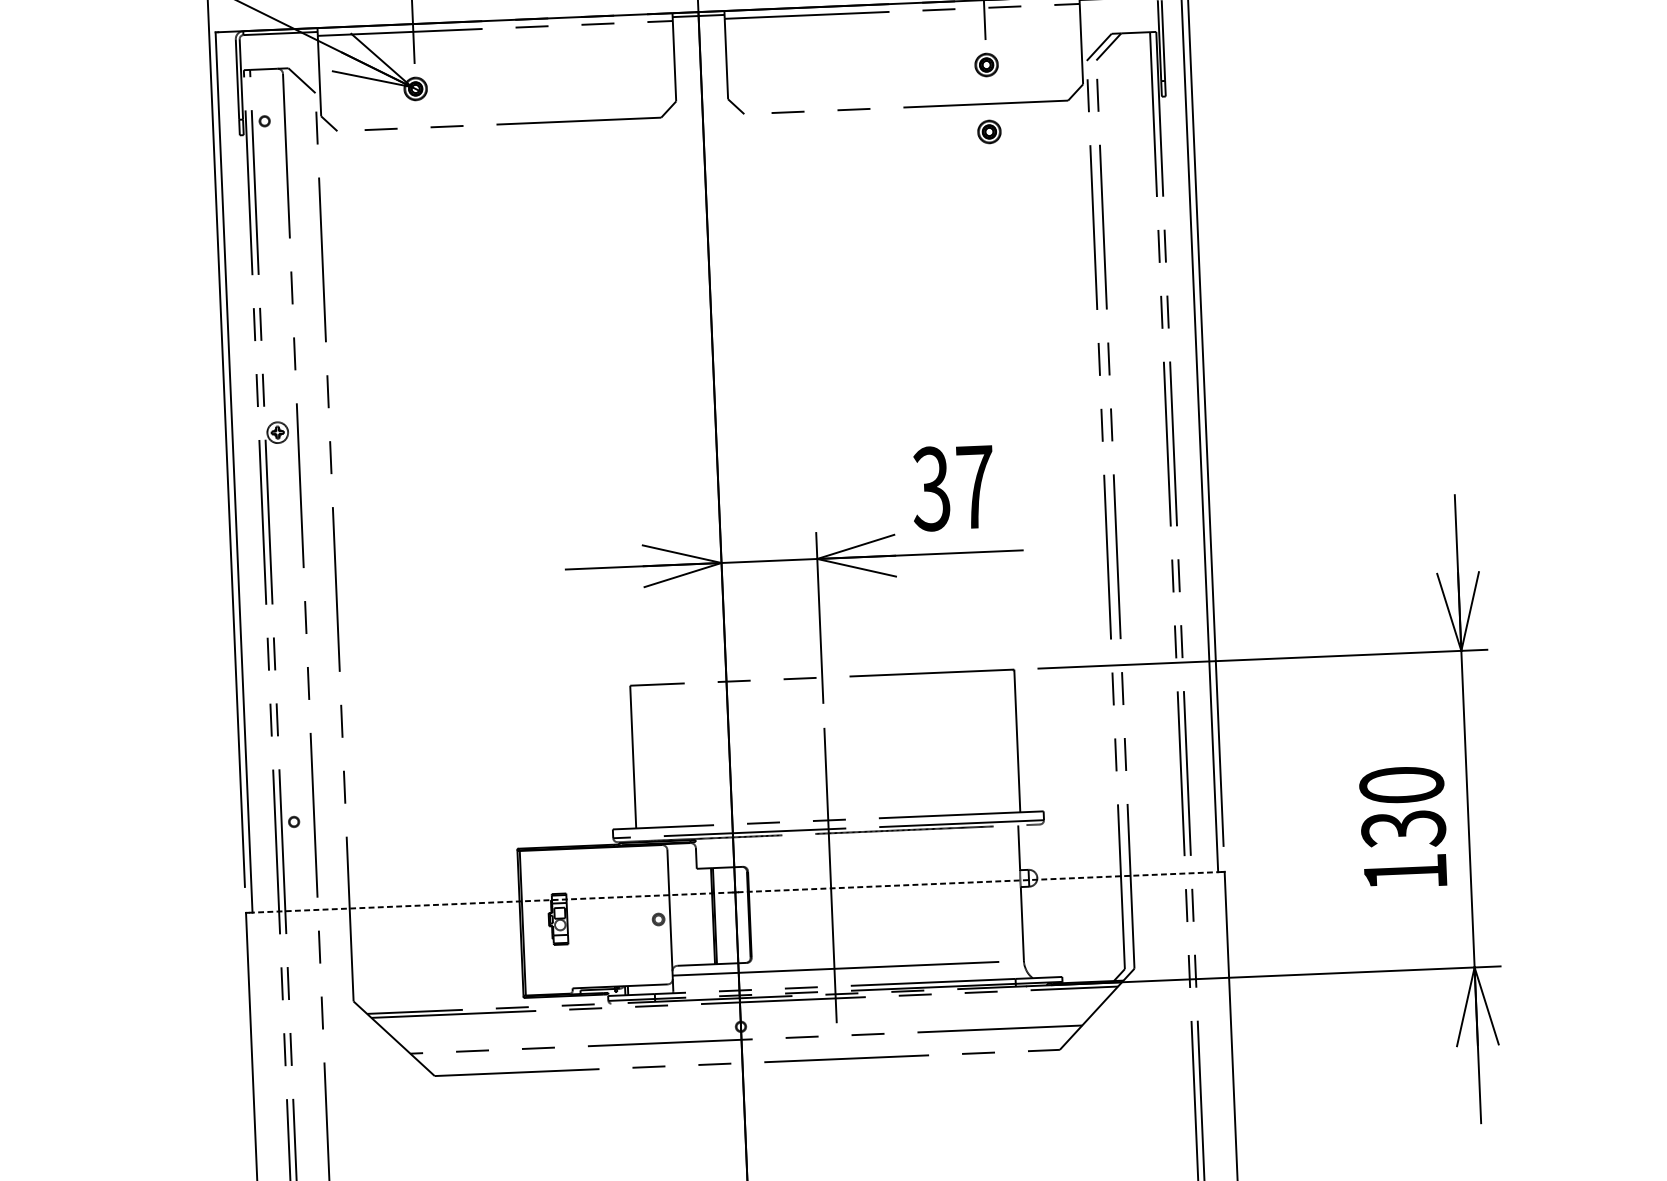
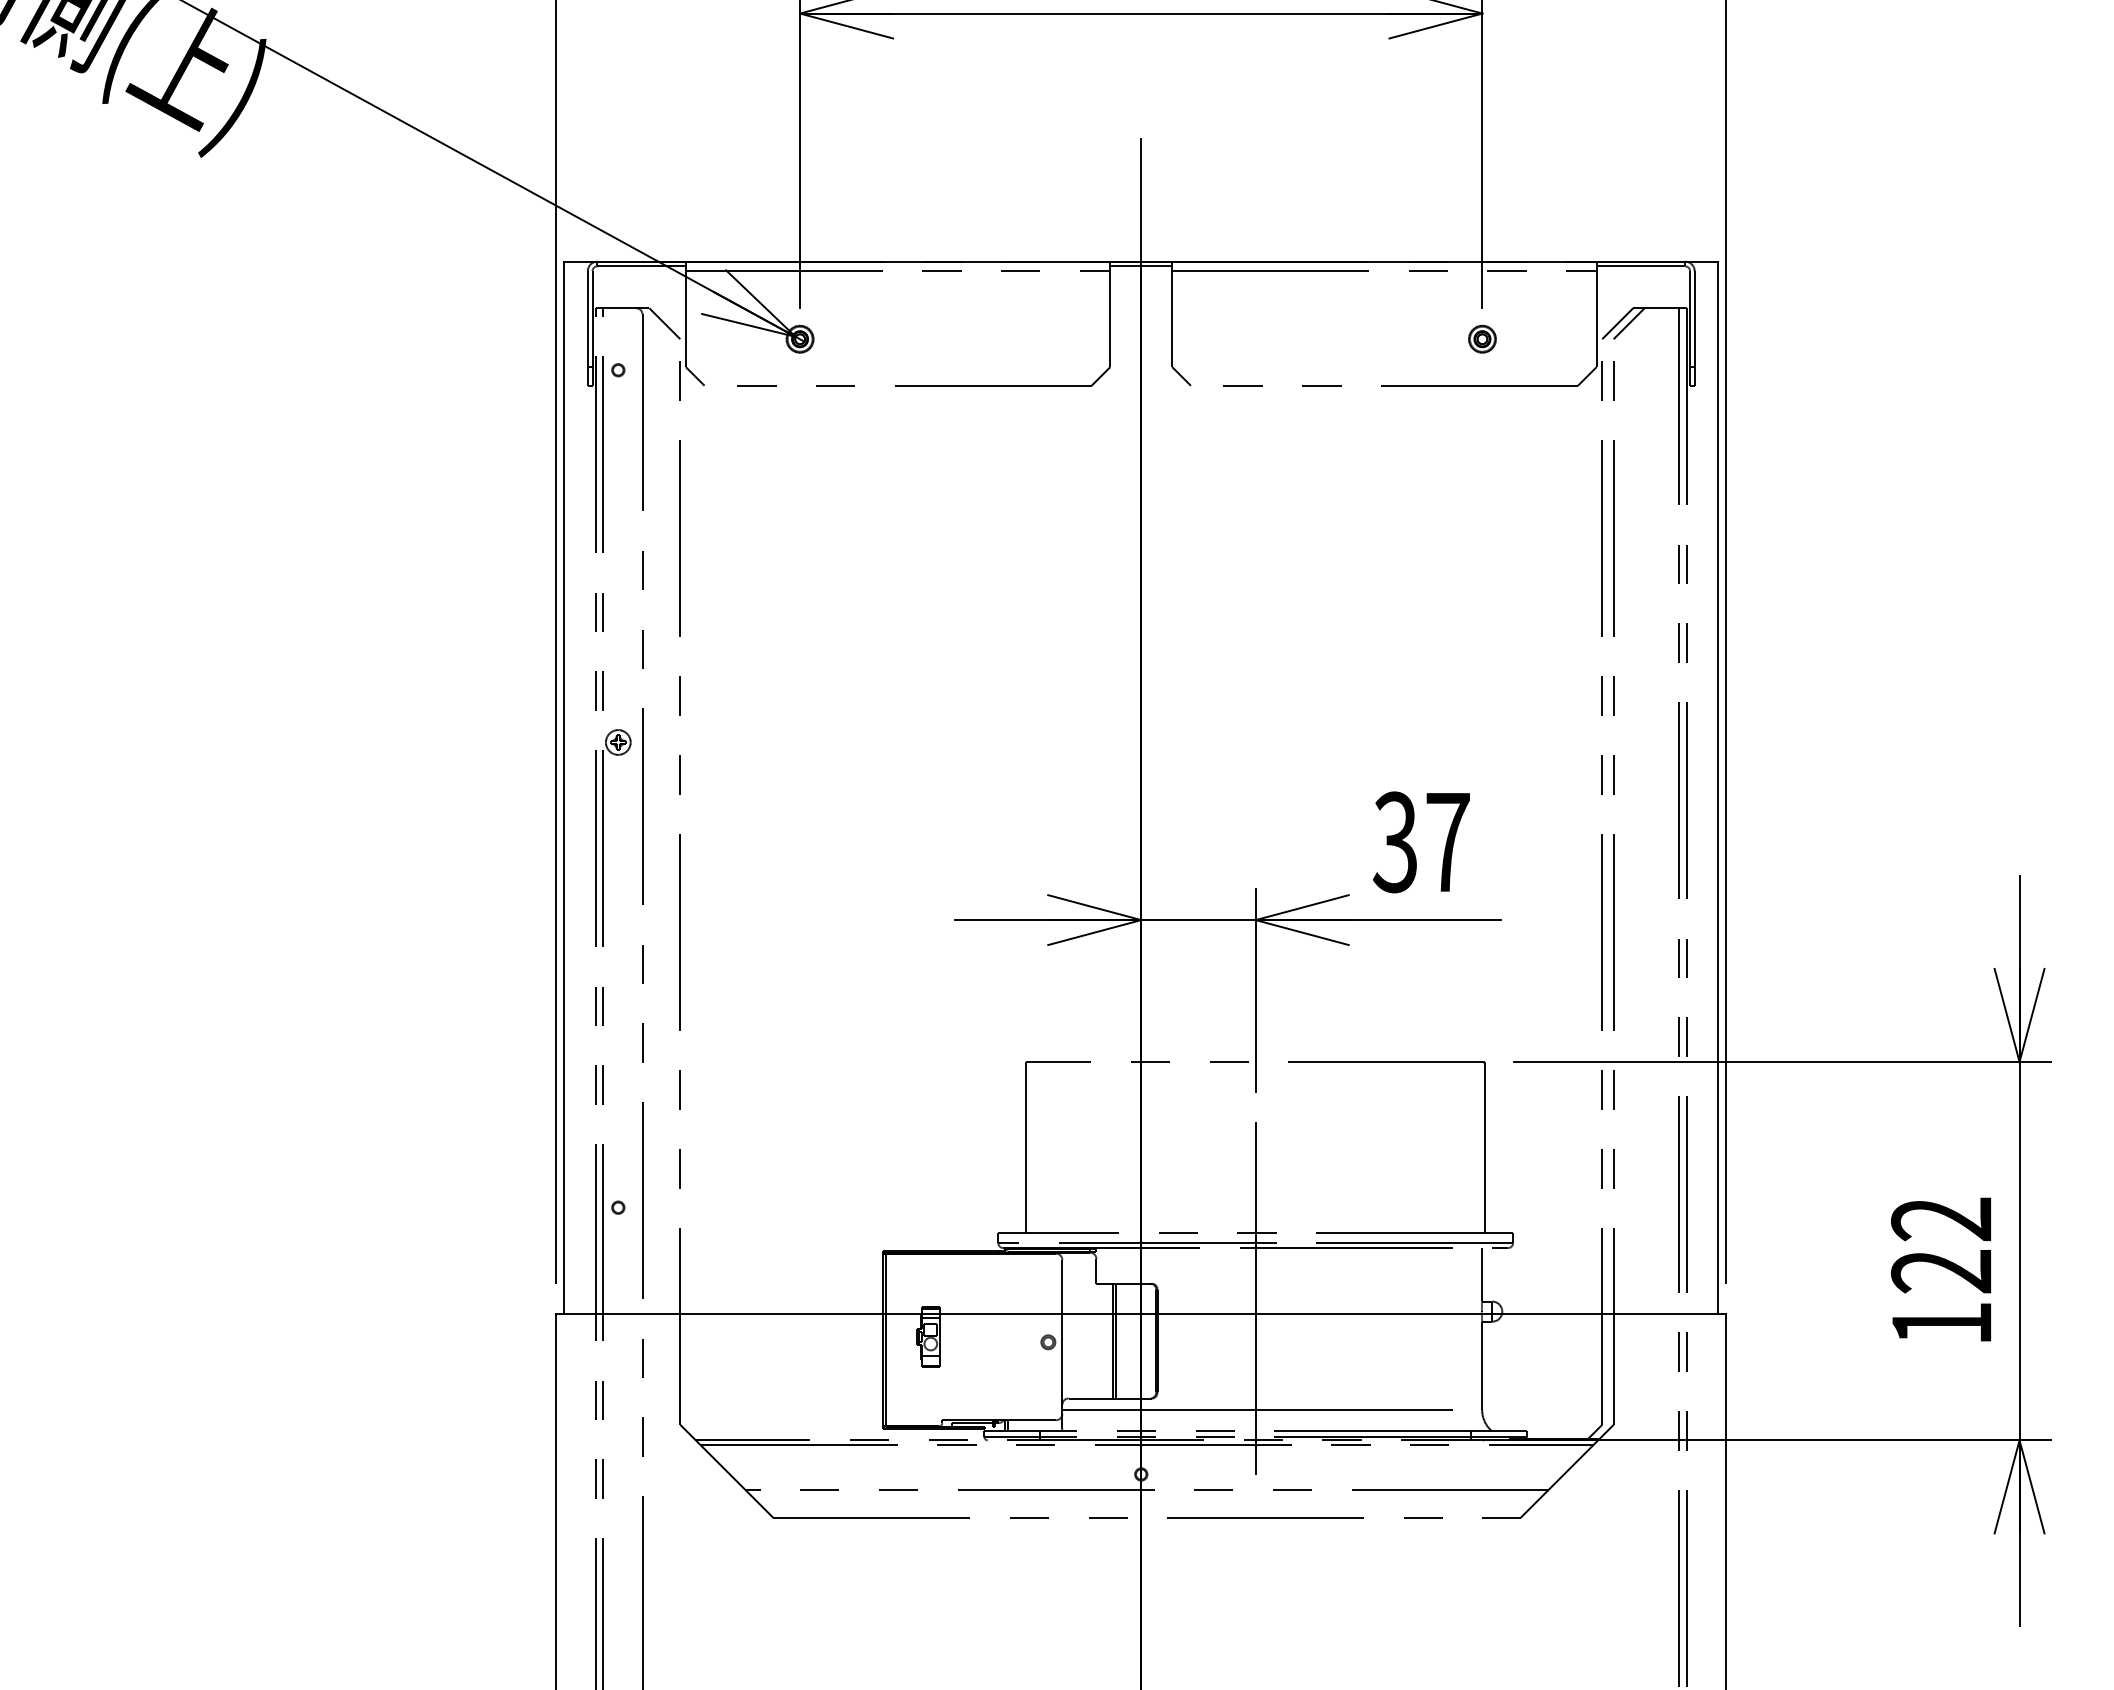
part: (989, 131) -> (1482, 418), removed
text: (1402, 807) -> (1941, 1245), 130 -> 122
line: (979, 881) -> (1433, 1313), dashed -> solid
line: (491, 902) -> (849, 1313), dashed -> solid

